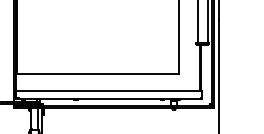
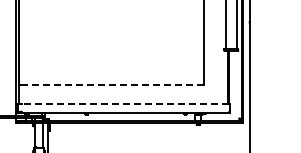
line: (98, 74) -> (112, 84), solid -> dashed
line: (110, 91) -> (125, 104), solid -> dashed

